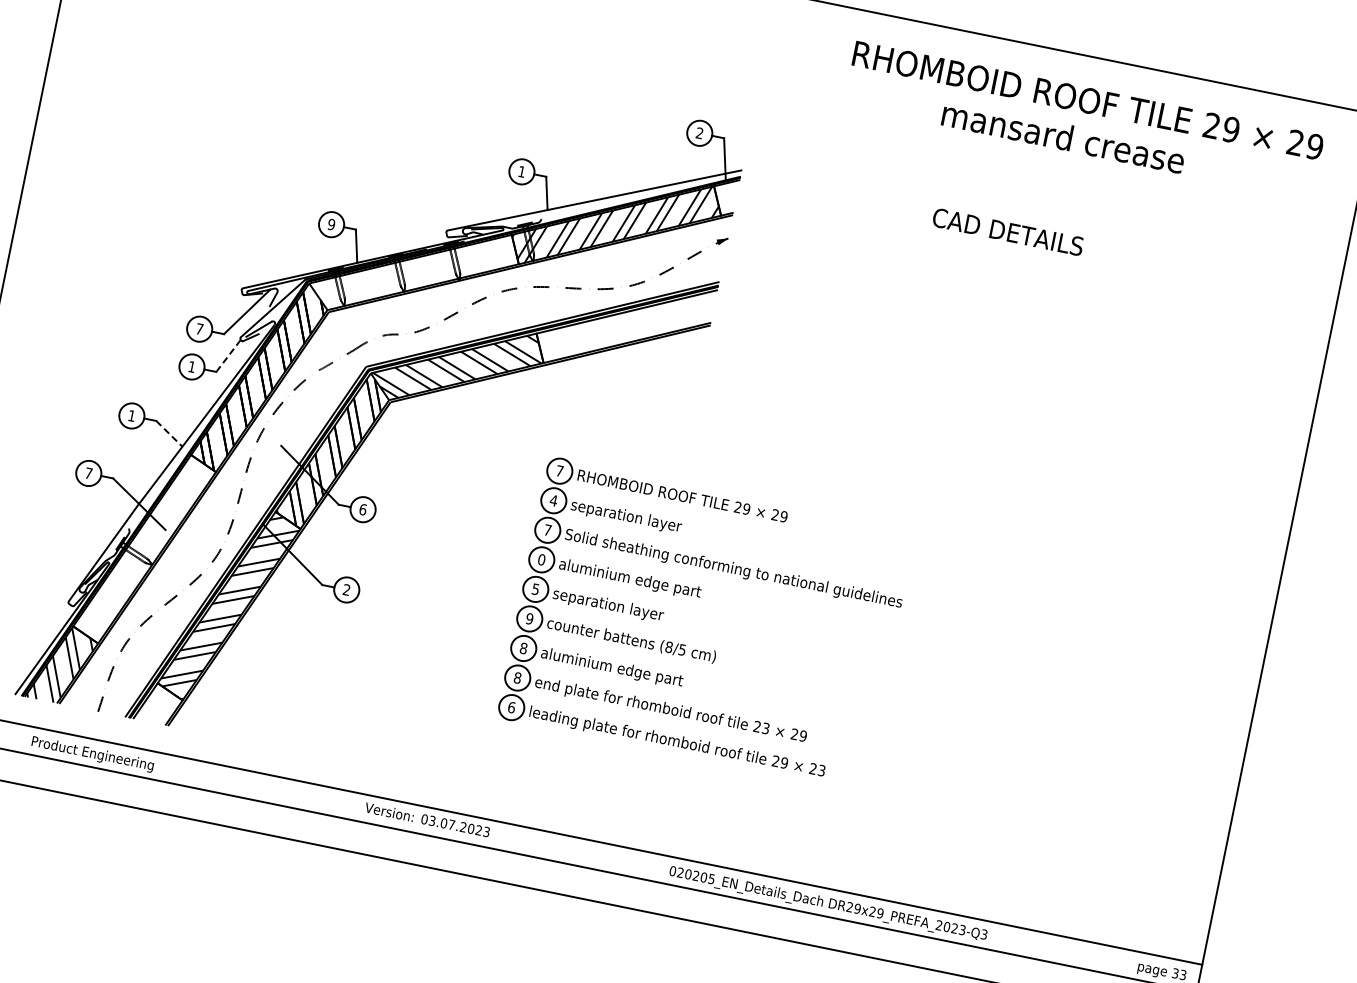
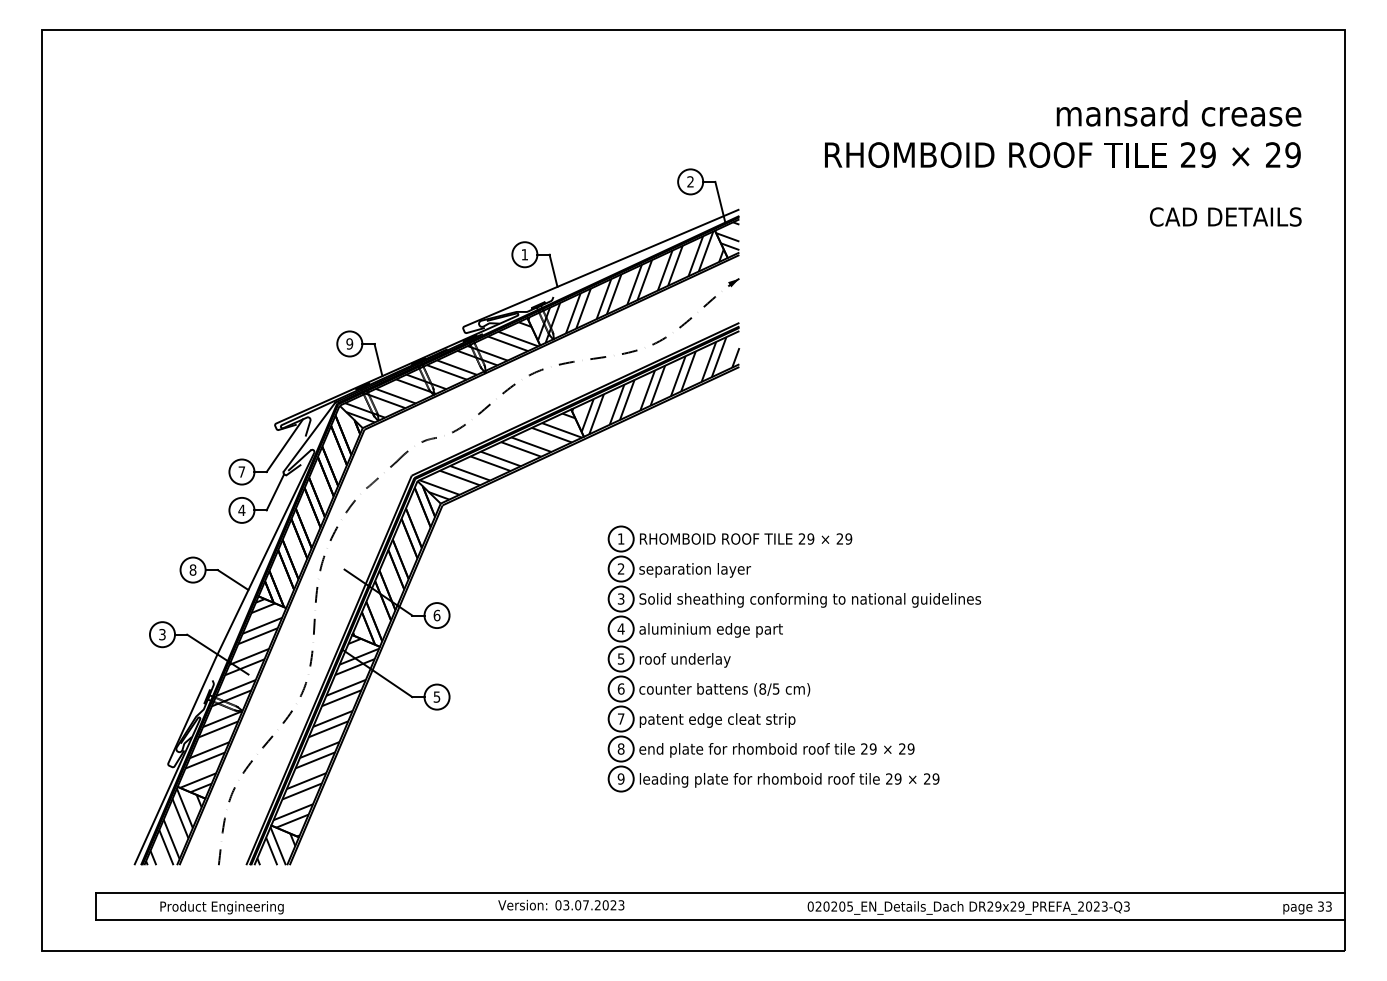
text: (1088, 100) -> (1062, 154), moved
text: (1063, 137) -> (1178, 113), moved
hatch: (725, 194) -> (727, 236), added
text: (1007, 231) -> (1225, 216), moved
hatch: (416, 271) -> (441, 372), added
hatch: (624, 326) -> (655, 385), added
line: (228, 355) -> (275, 491), dashed -> solid
text: (191, 366) -> (241, 509), 1 -> 4
text: (131, 415) -> (192, 569), 1 -> 8
line: (169, 434) -> (233, 580), dashed -> solid
text: (560, 470) -> (621, 538), 7 -> 1
text: (88, 473) -> (162, 634), 7 -> 3
text: (553, 500) -> (620, 568), 4 -> 2
text: (547, 529) -> (620, 598), 7 -> 3
hatch: (144, 547) -> (231, 695), added
text: (541, 559) -> (620, 628), 0 -> 4
text: (346, 589) -> (436, 696), 2 -> 5
text: (608, 605) -> (695, 660), separation layer -> roof underlay
text: (529, 618) -> (620, 688), 9 -> 6
text: (523, 647) -> (620, 718), 8 -> 7
text: (618, 669) -> (717, 720), aluminium edge part -> patent edge cleat strip
hatch: (158, 704) -> (276, 846), added
text: (511, 706) -> (620, 778), 6 -> 9
text: (765, 727) -> (872, 748), 23 -> 29
text: (821, 770) -> (935, 778), 23 -> 29

